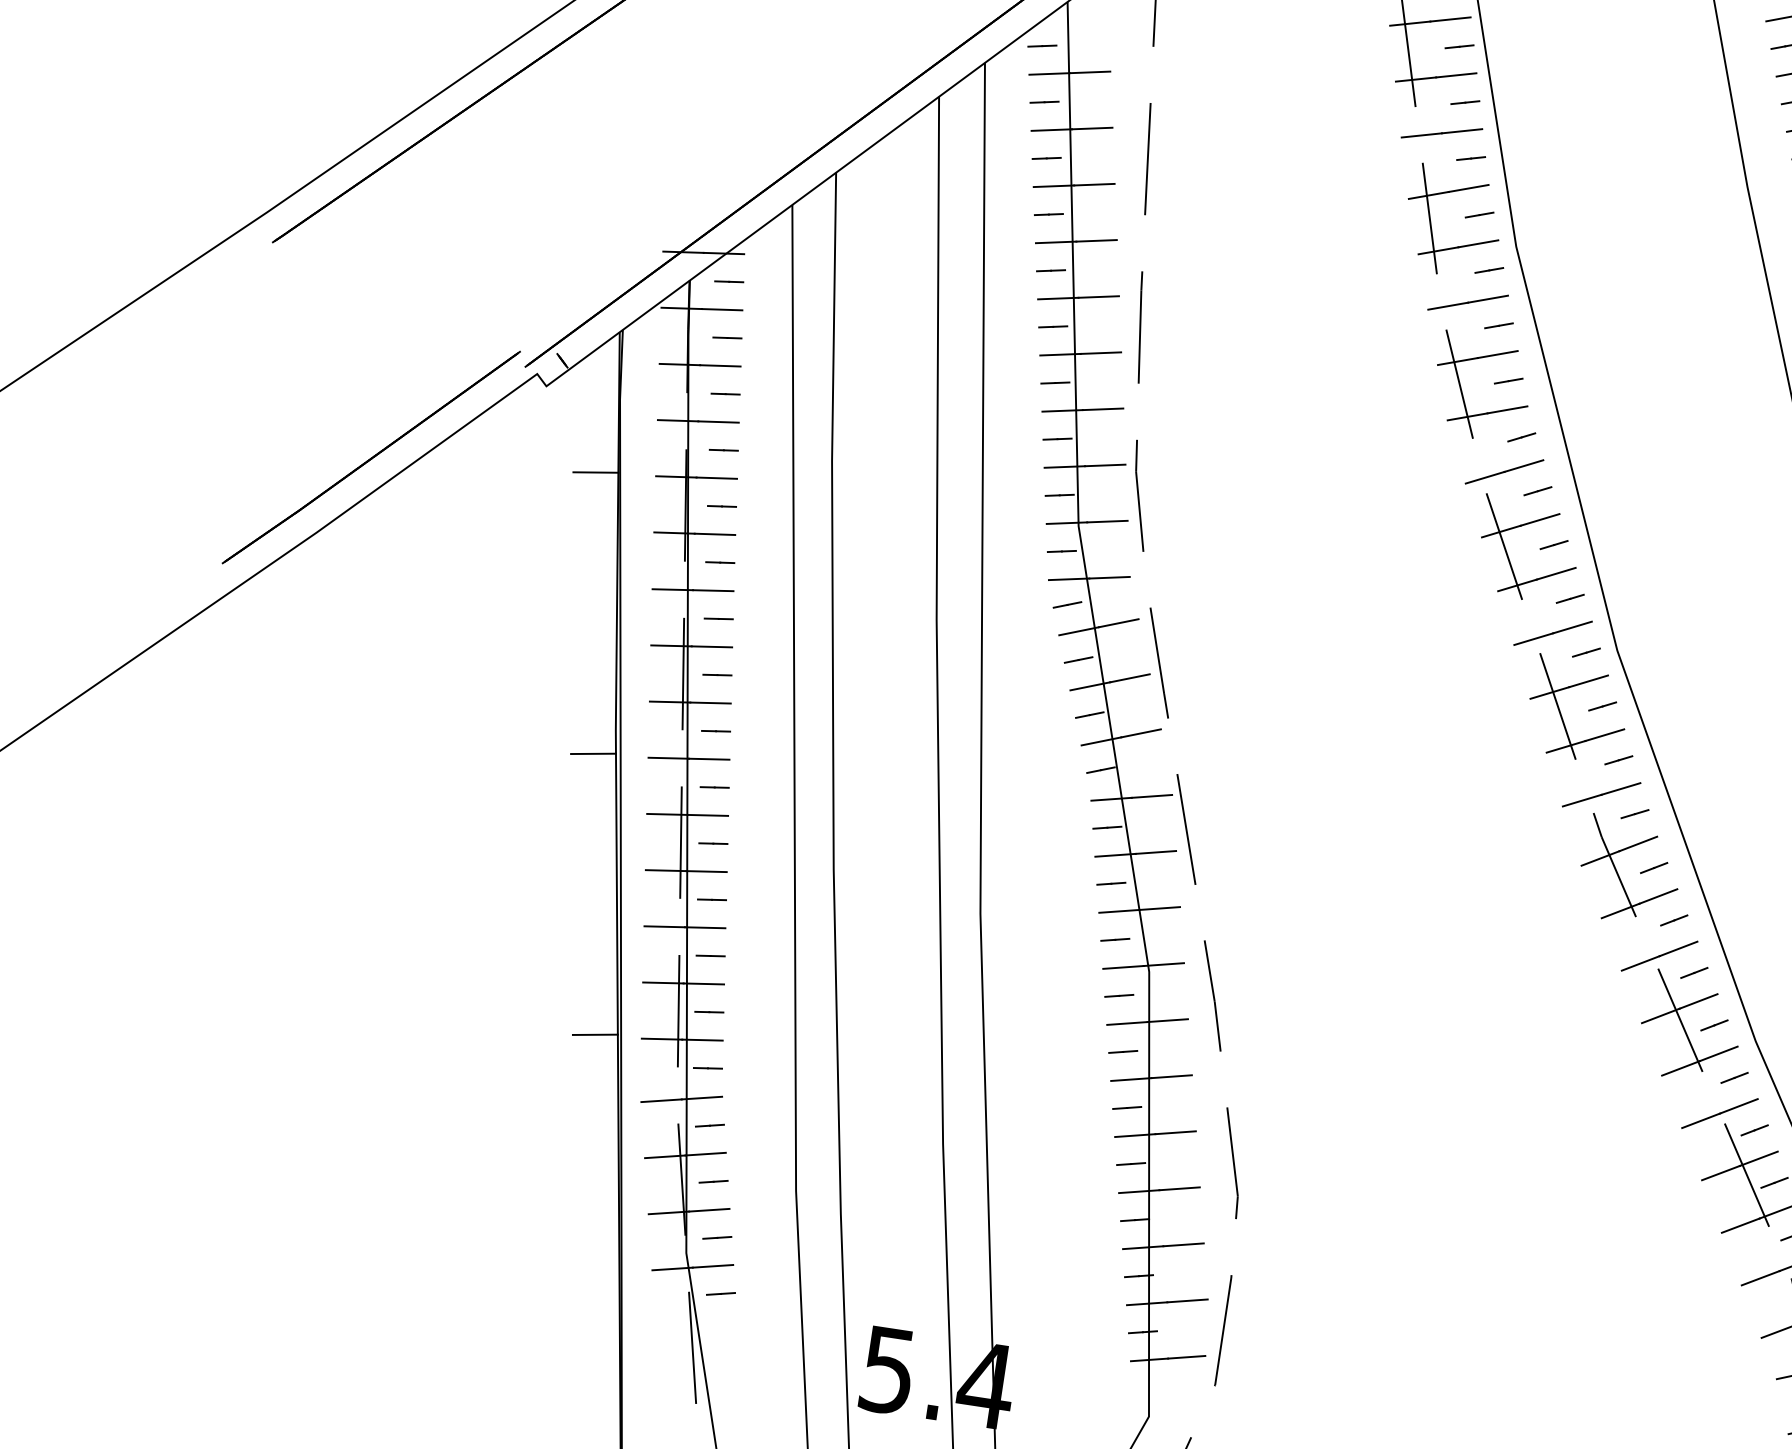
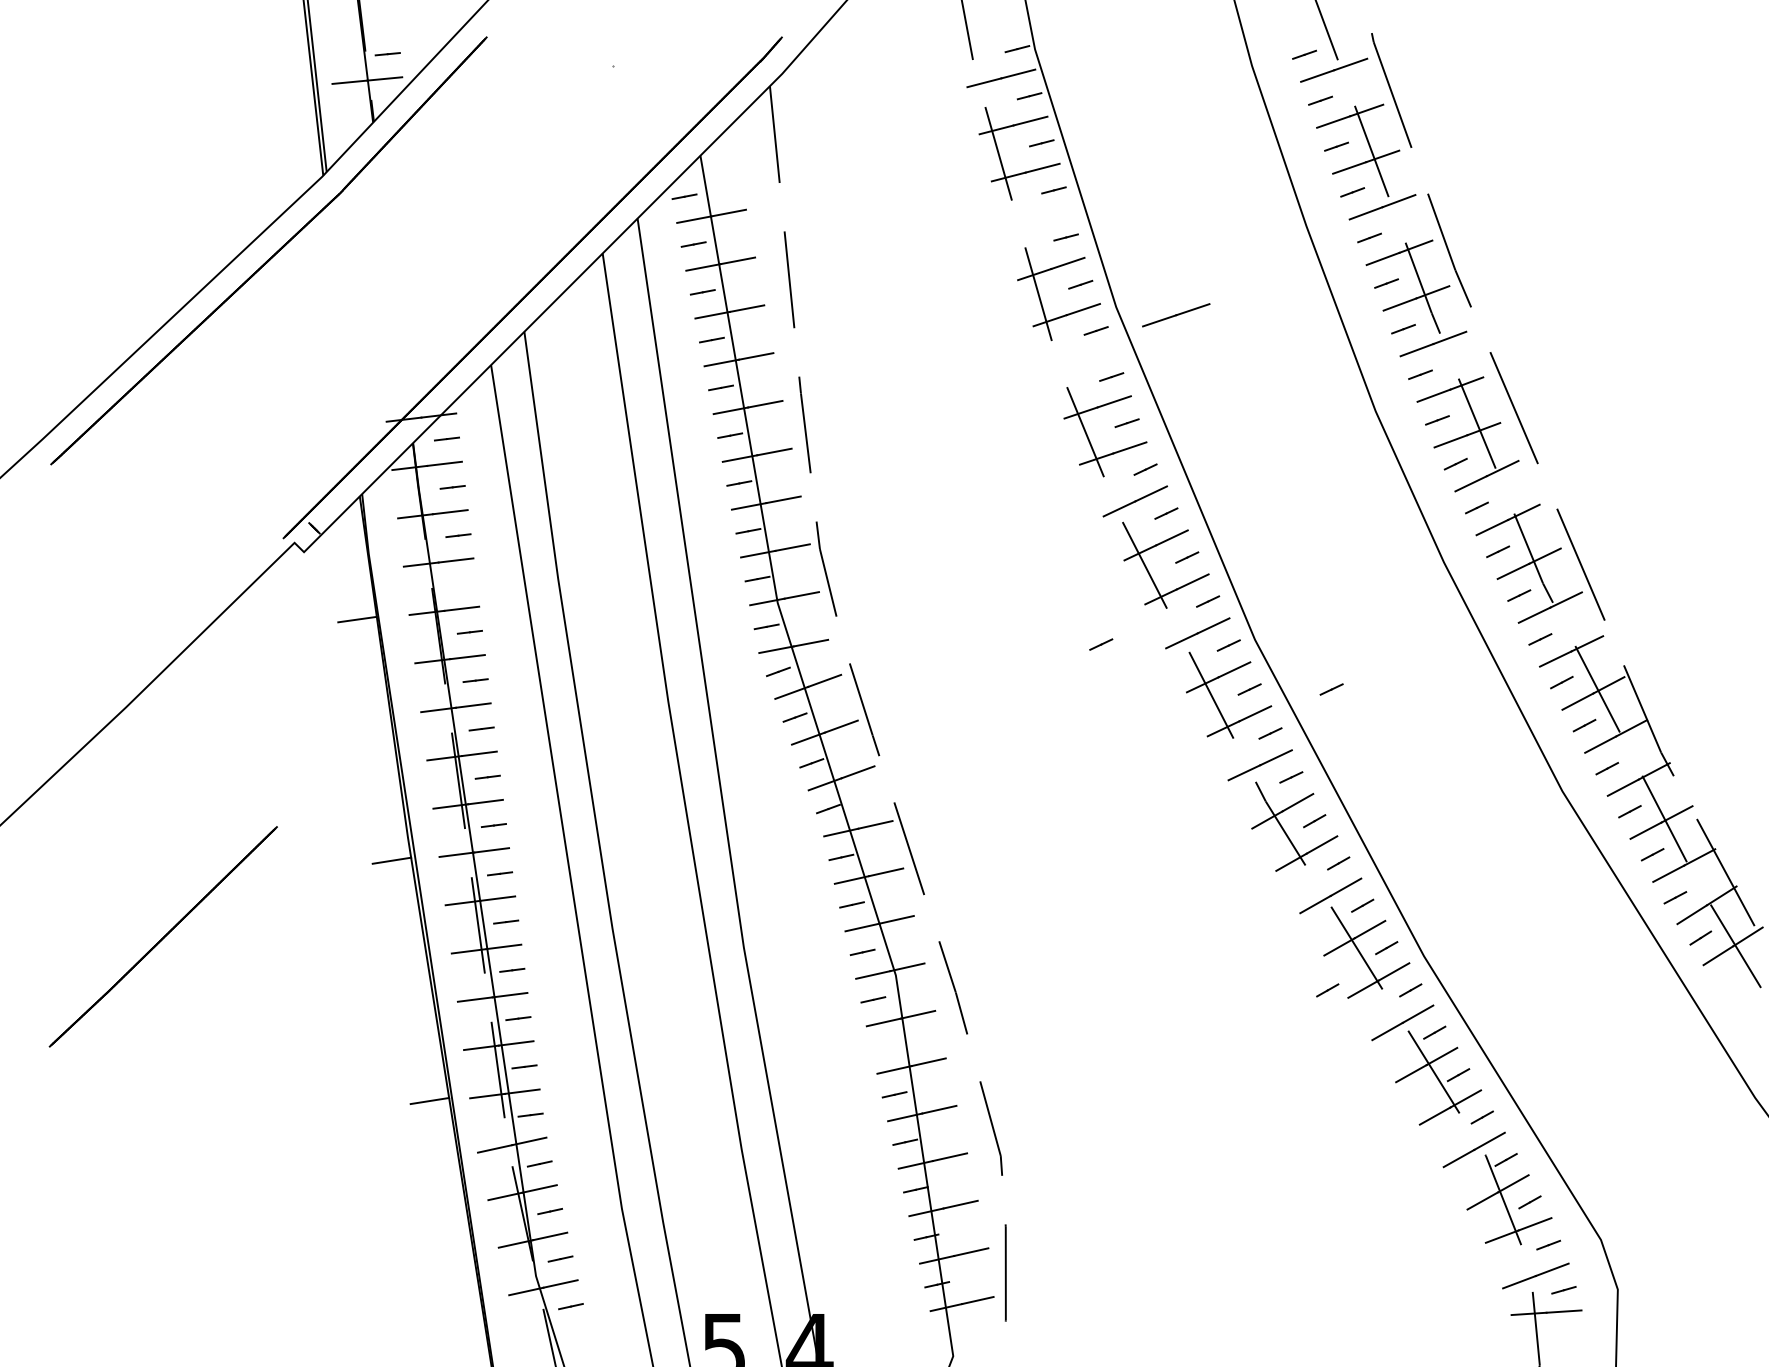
line: (1441, 133) -> (1037, 219), removed
line: (1468, 302) -> (1176, 315), moved
line: (724, 449) -> (464, 583), removed
part: (370, 456) -> (162, 936), moved
line: (1441, 629) -> (1101, 644), added
line: (1696, 720) -> (1331, 689), added
line: (1122, 1050) -> (883, 1046), removed
line: (1639, 1063) -> (1327, 990), added

